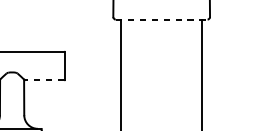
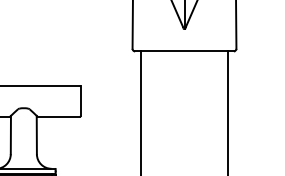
line: (161, 19) -> (184, 51), dashed -> solid
line: (44, 80) -> (58, 116), dashed -> solid

